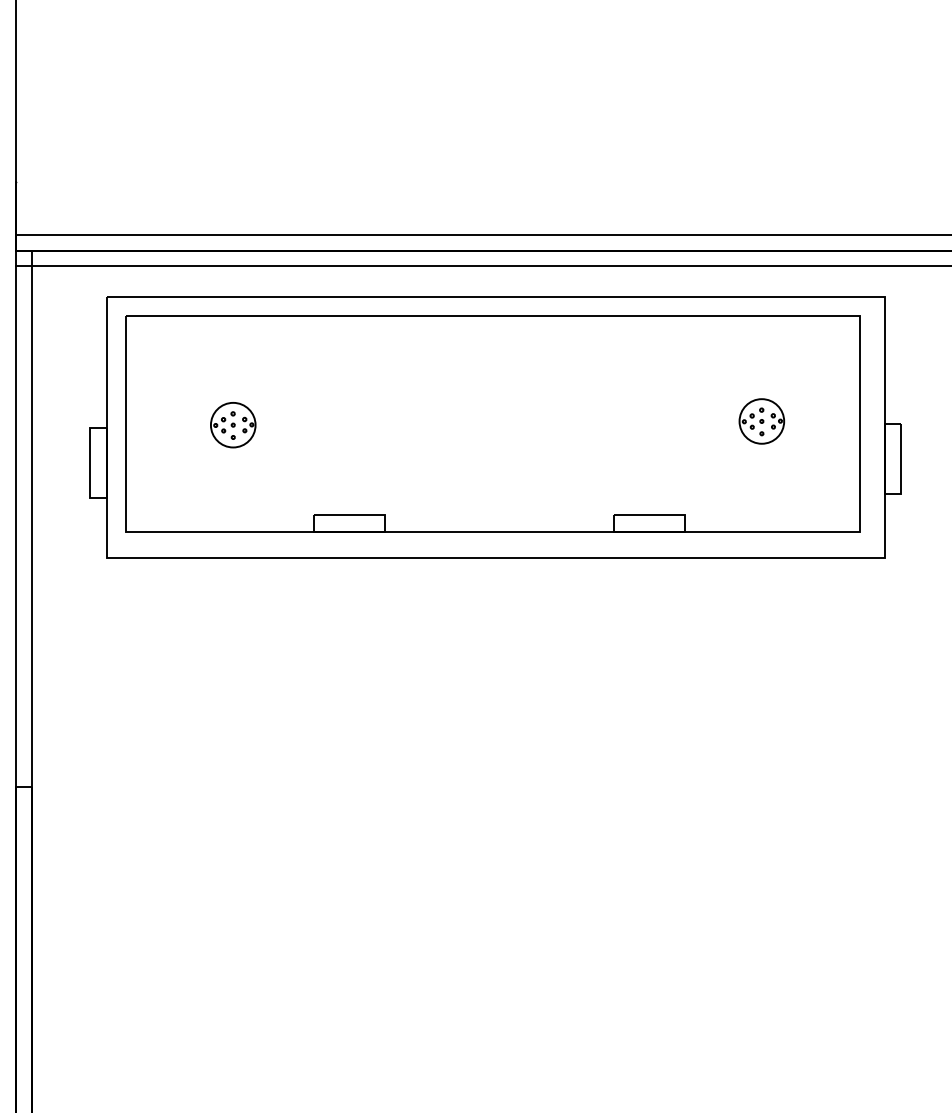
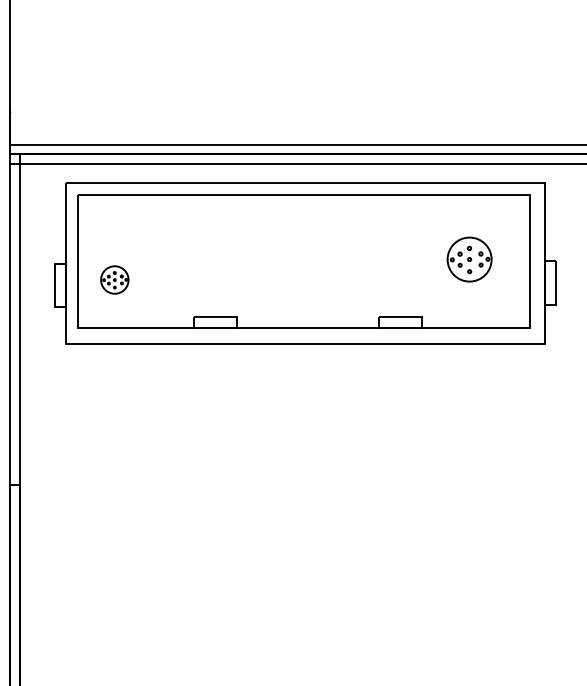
part: (761, 421) -> (469, 259), size x1.6
part: (232, 424) -> (114, 279), moved

